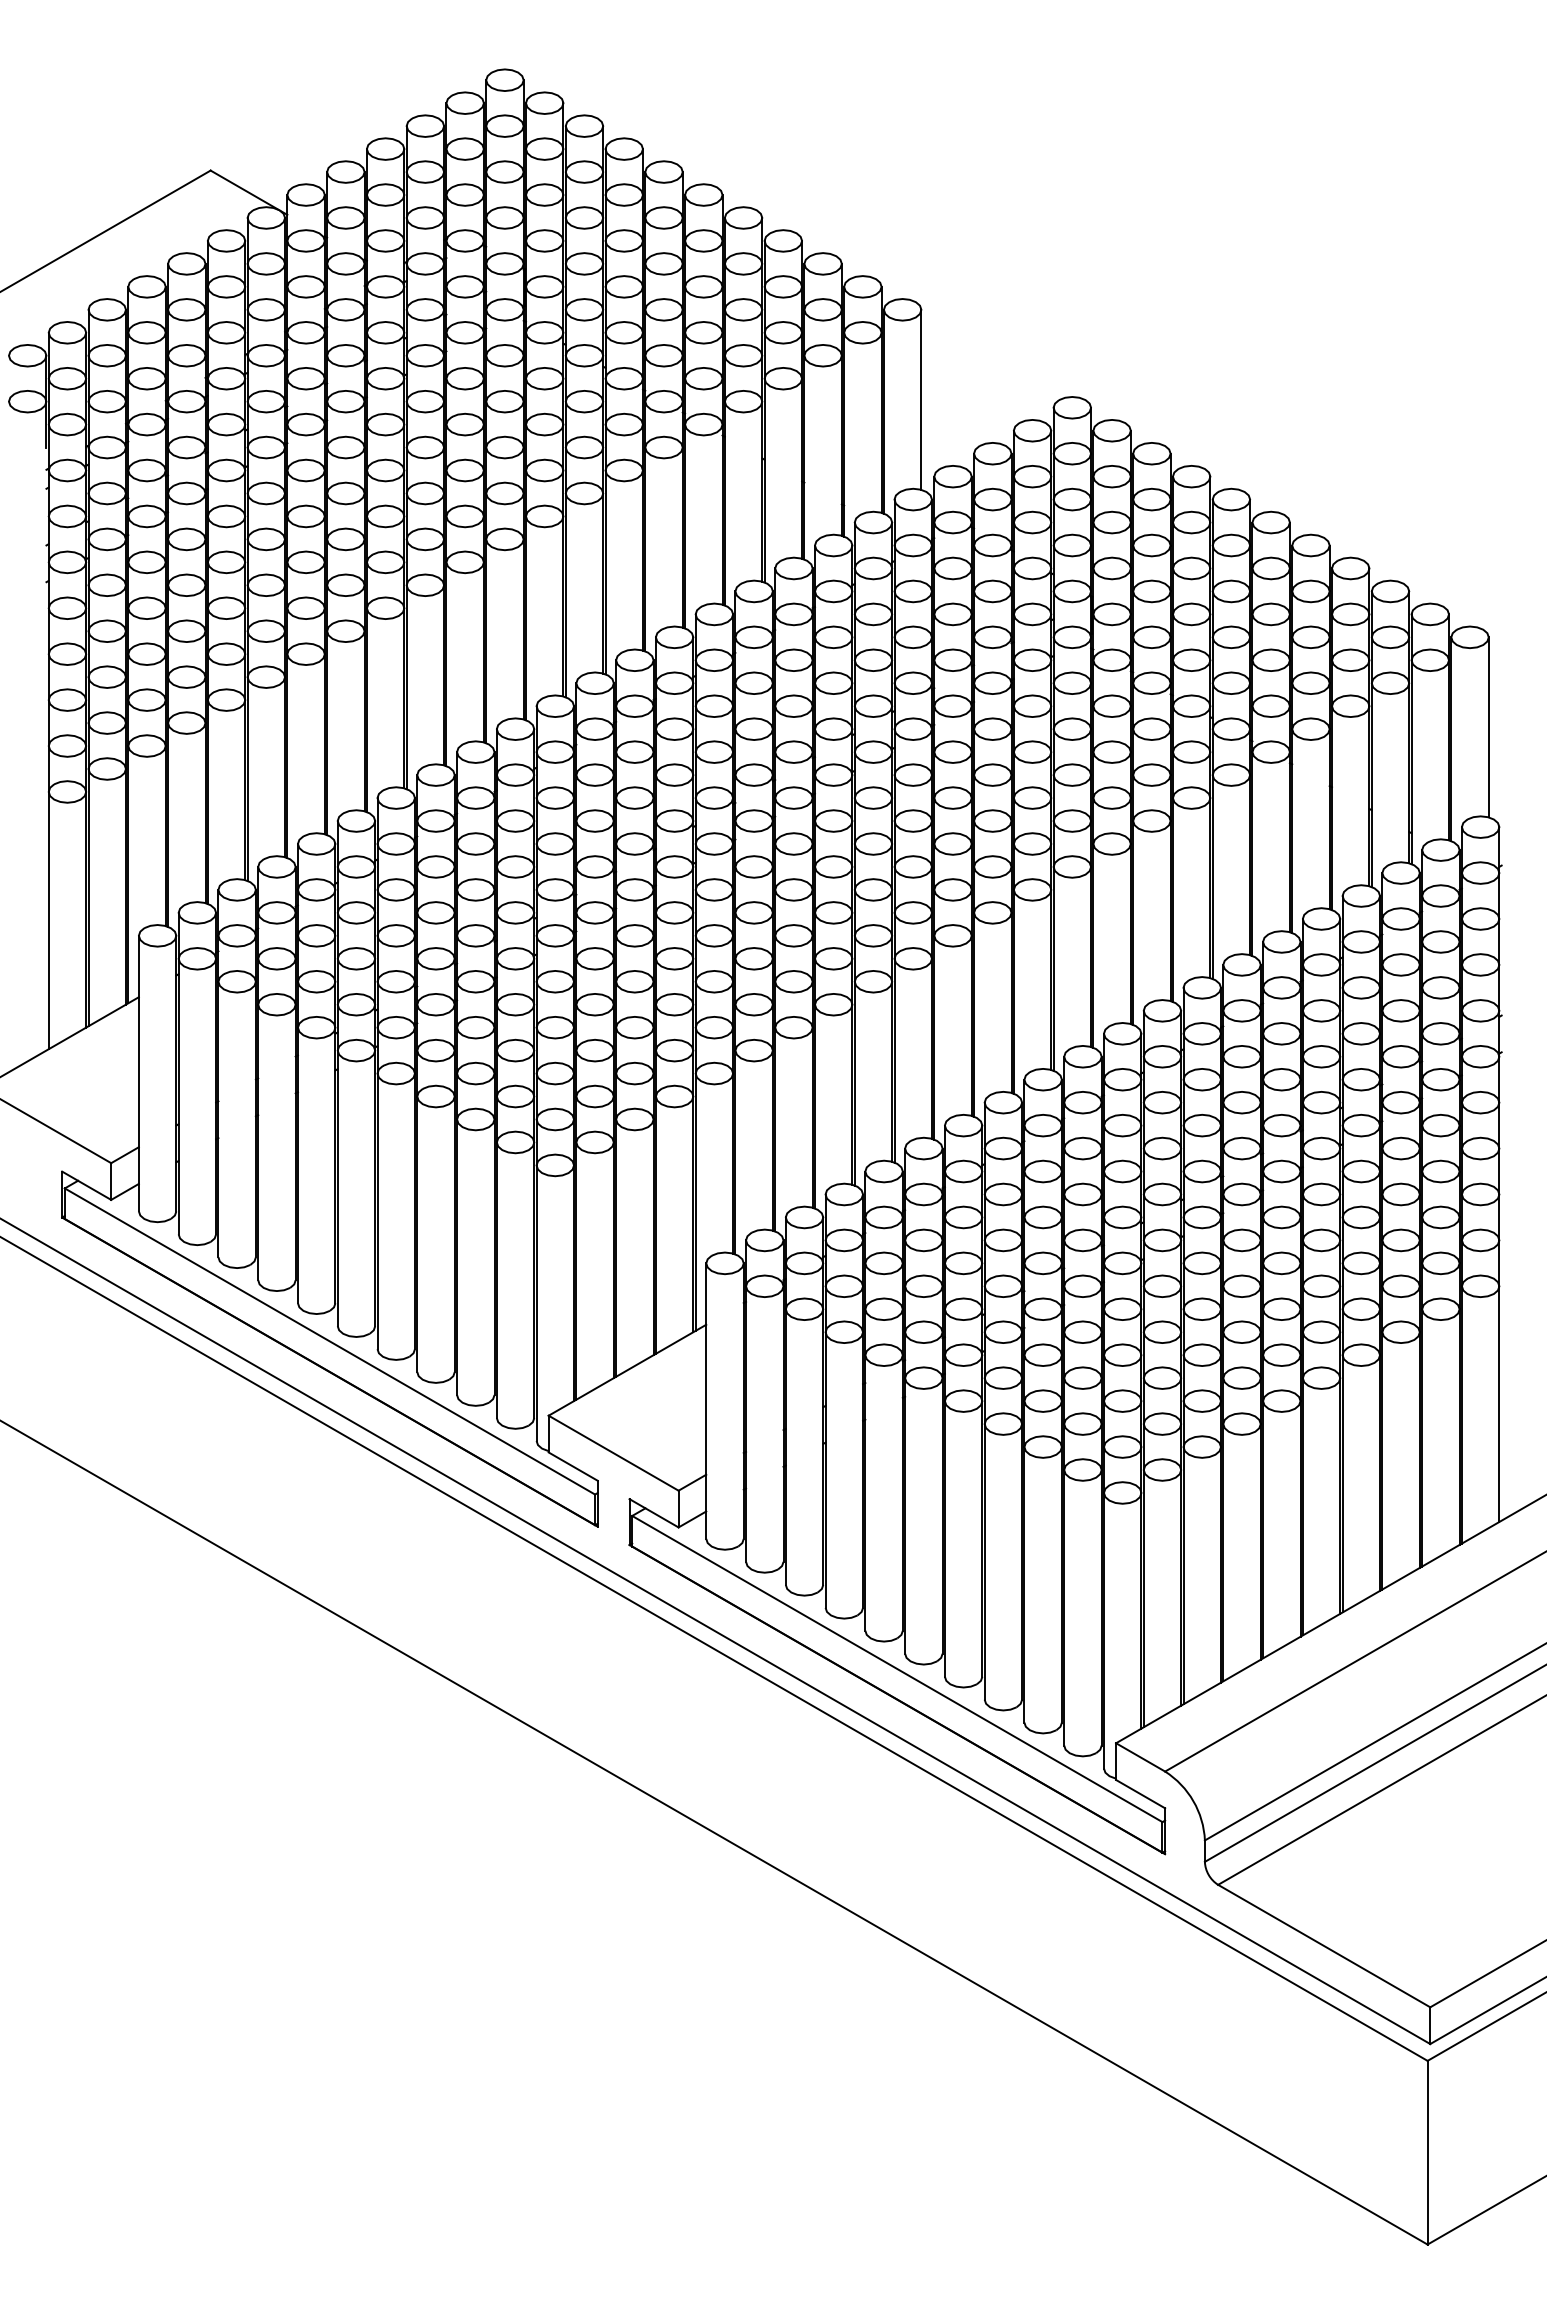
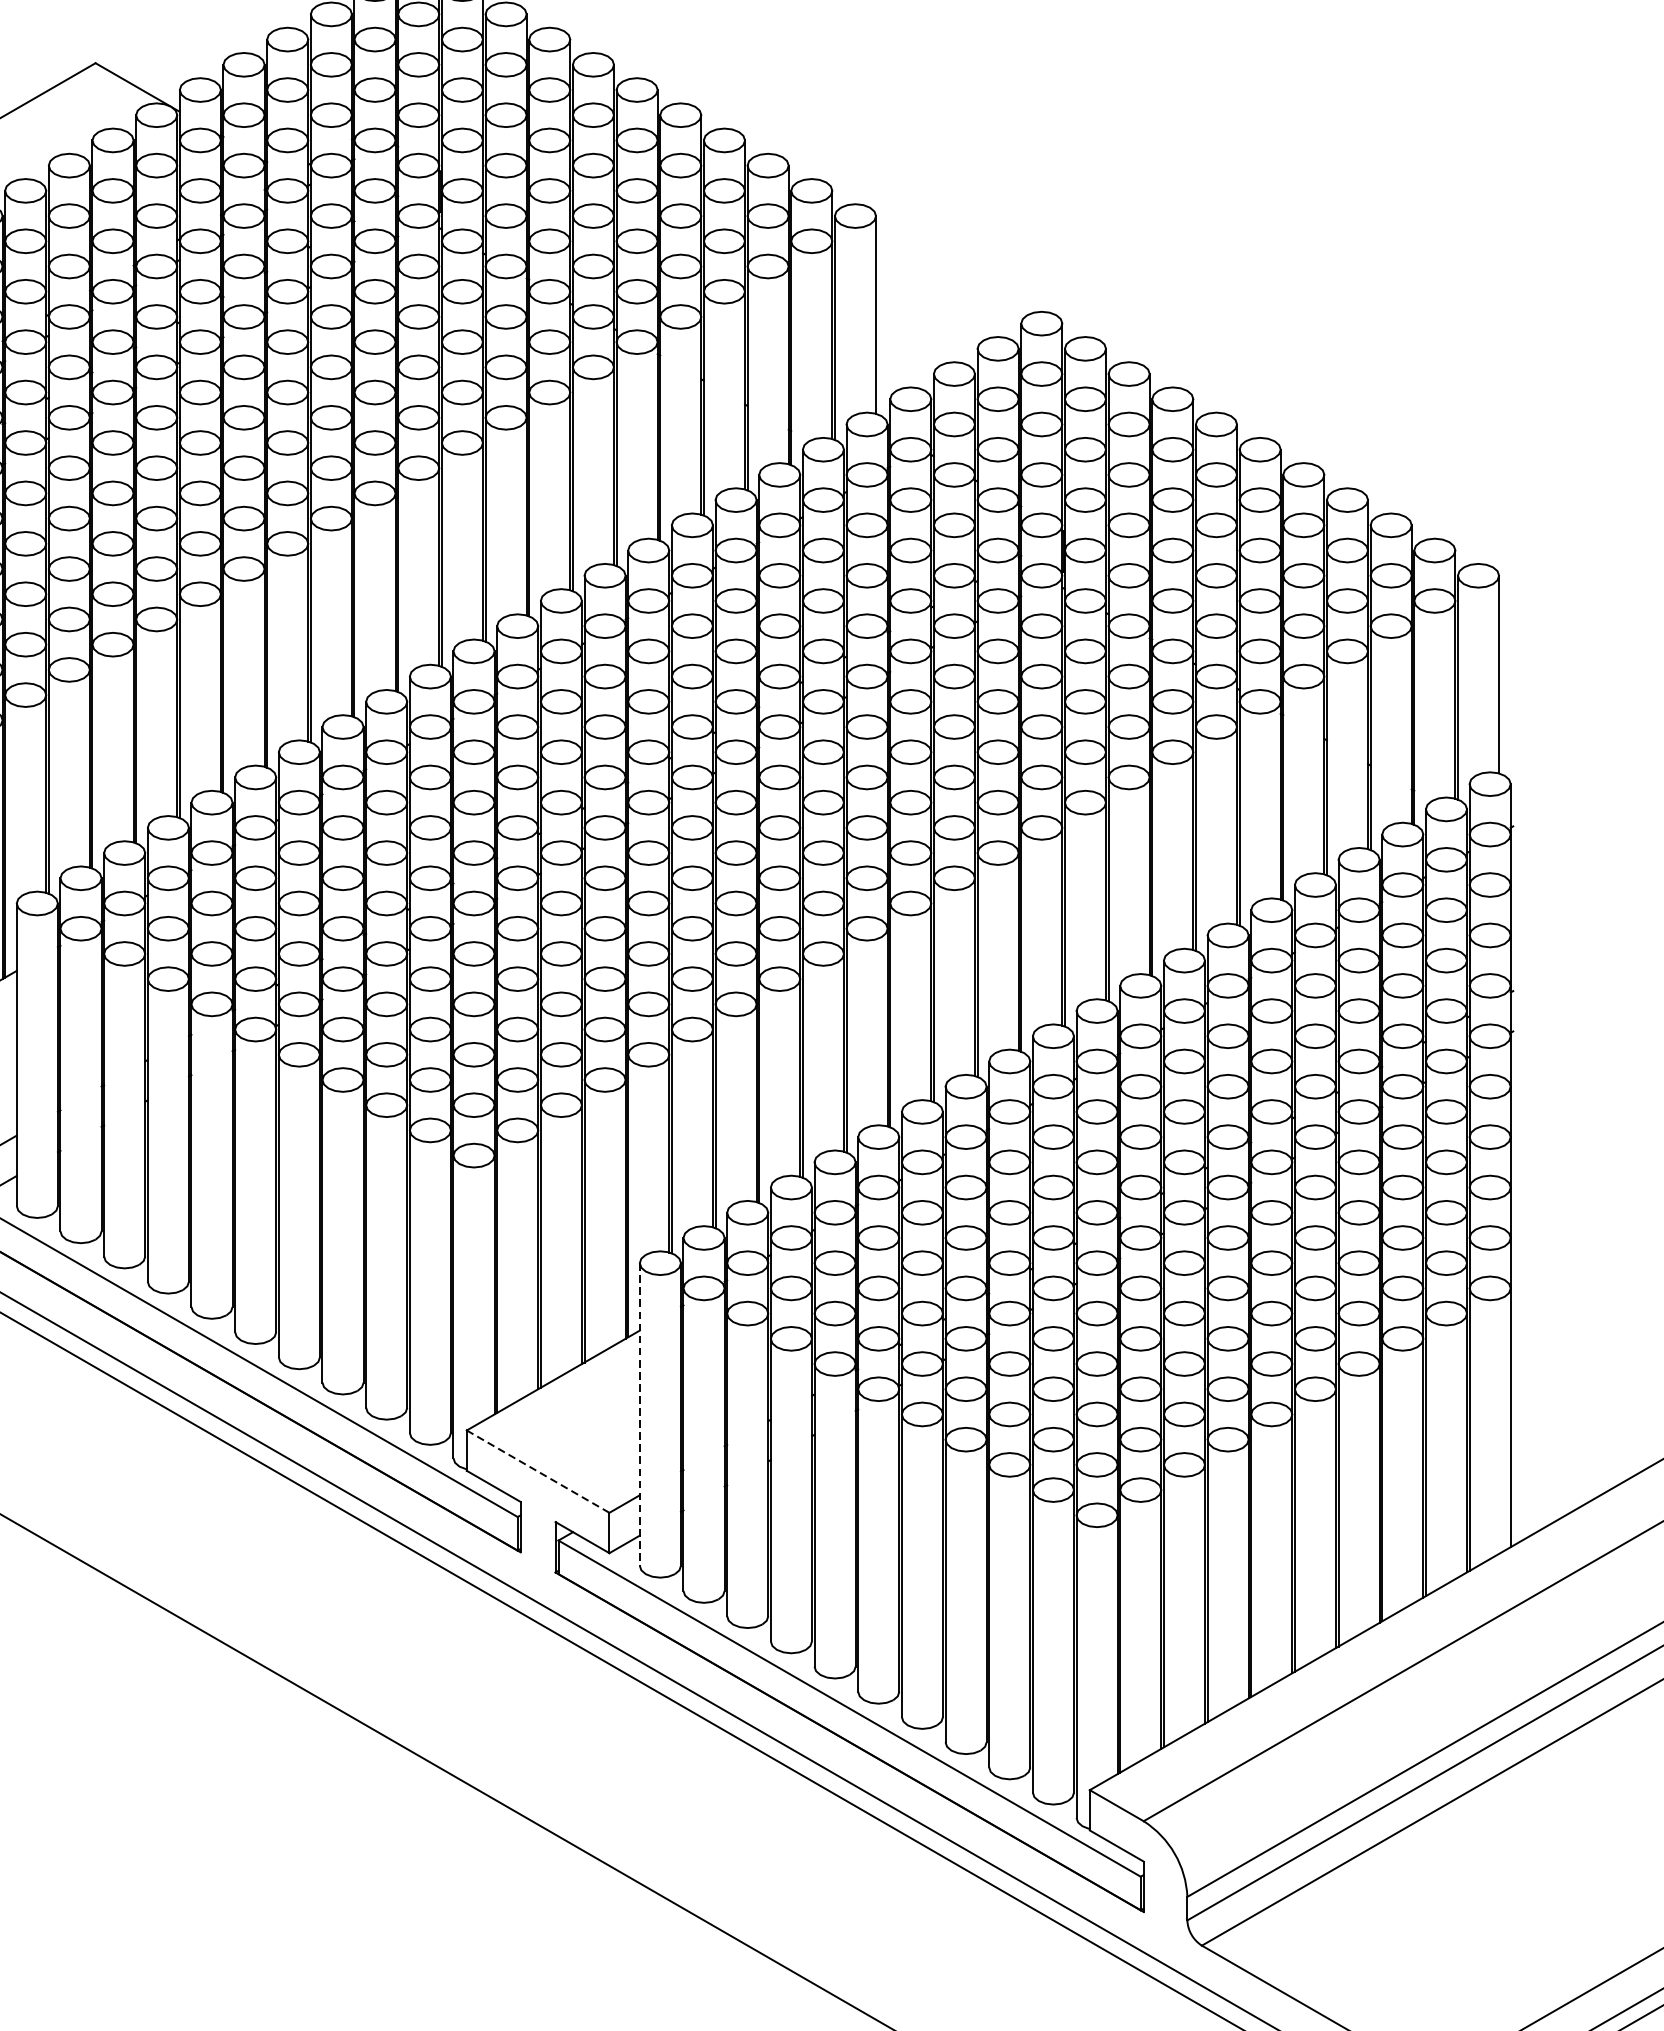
line: (706, 1401) -> (640, 1414), solid -> dashed
line: (613, 1452) -> (537, 1470), solid -> dashed

